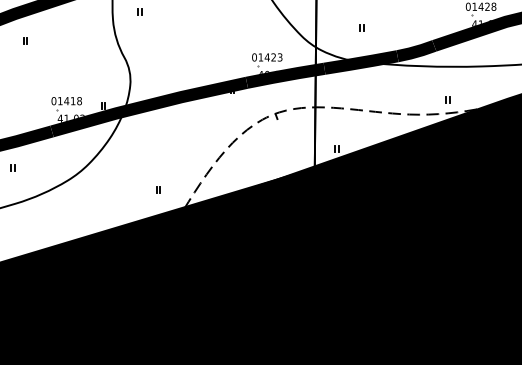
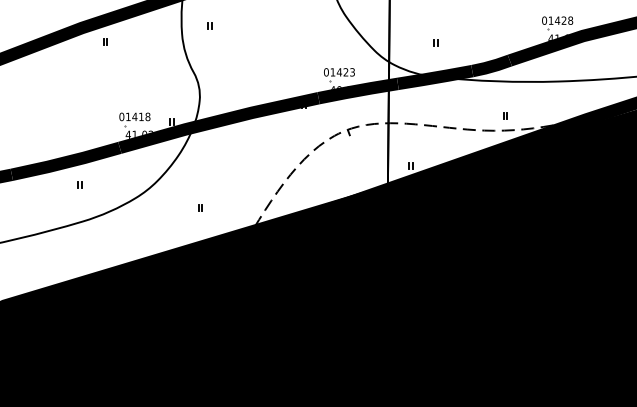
part: (25, 39) -> (105, 41), moved
part: (447, 99) -> (505, 115), moved
part: (158, 189) -> (200, 207), moved

